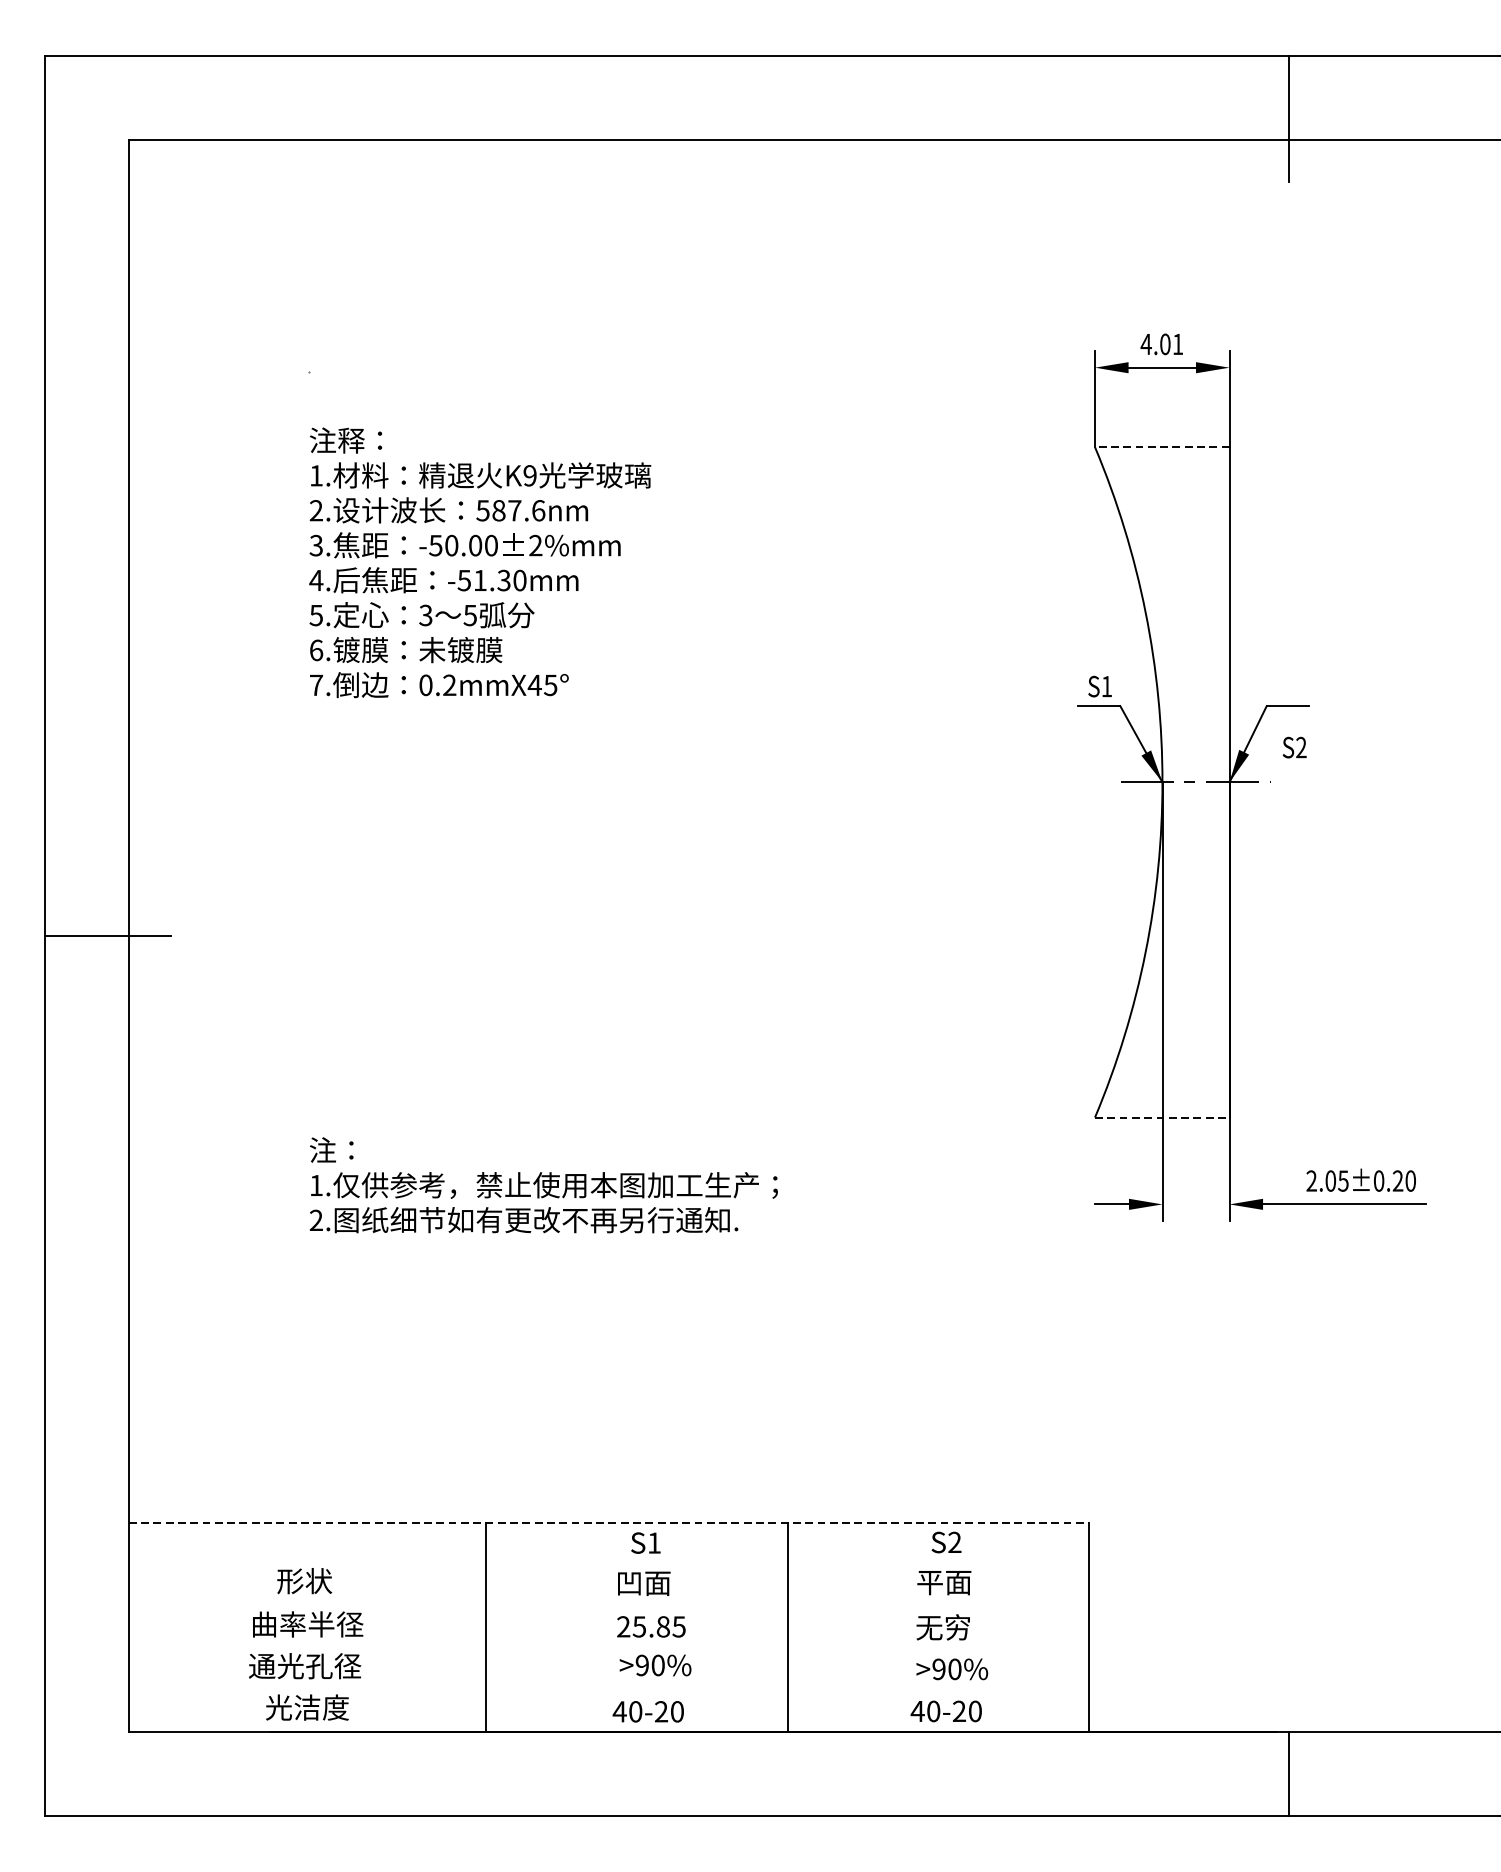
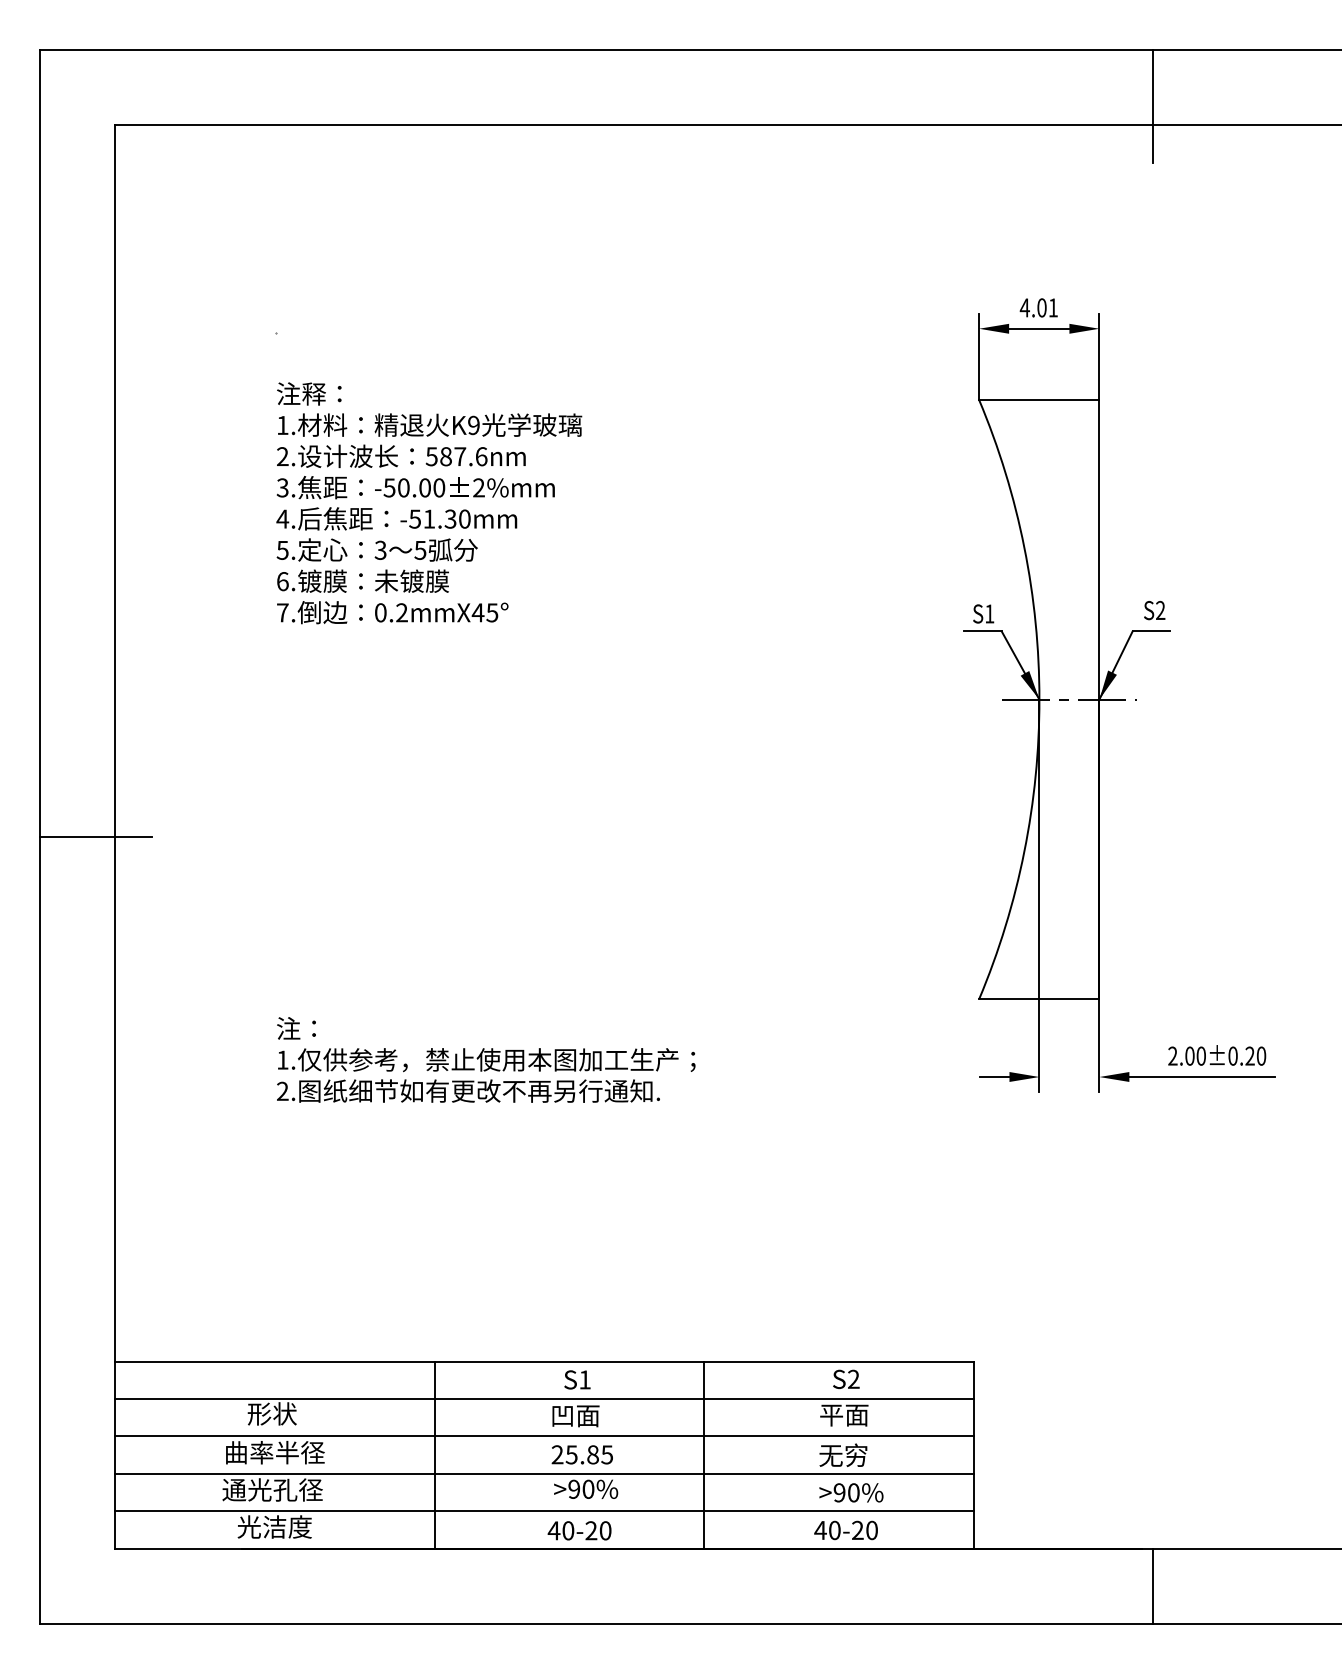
line: (1161, 446) -> (1038, 399), dashed -> solid
text: (1294, 747) -> (1154, 610), moved
line: (1162, 1117) -> (1039, 999), dashed -> solid
text: (1342, 1180) -> (1200, 1055), 2.05±0.20 -> 2.00±0.20
line: (609, 1522) -> (544, 1361), dashed -> solid
line: (609, 1563) -> (544, 1398), added
line: (609, 1606) -> (544, 1436), added
line: (609, 1647) -> (544, 1473), added
line: (609, 1690) -> (544, 1511), added

